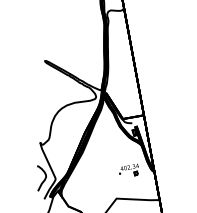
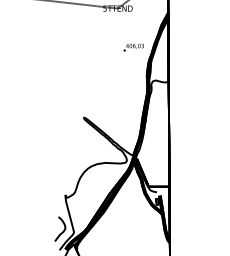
part: (128, 170) -> (145, 237), removed

